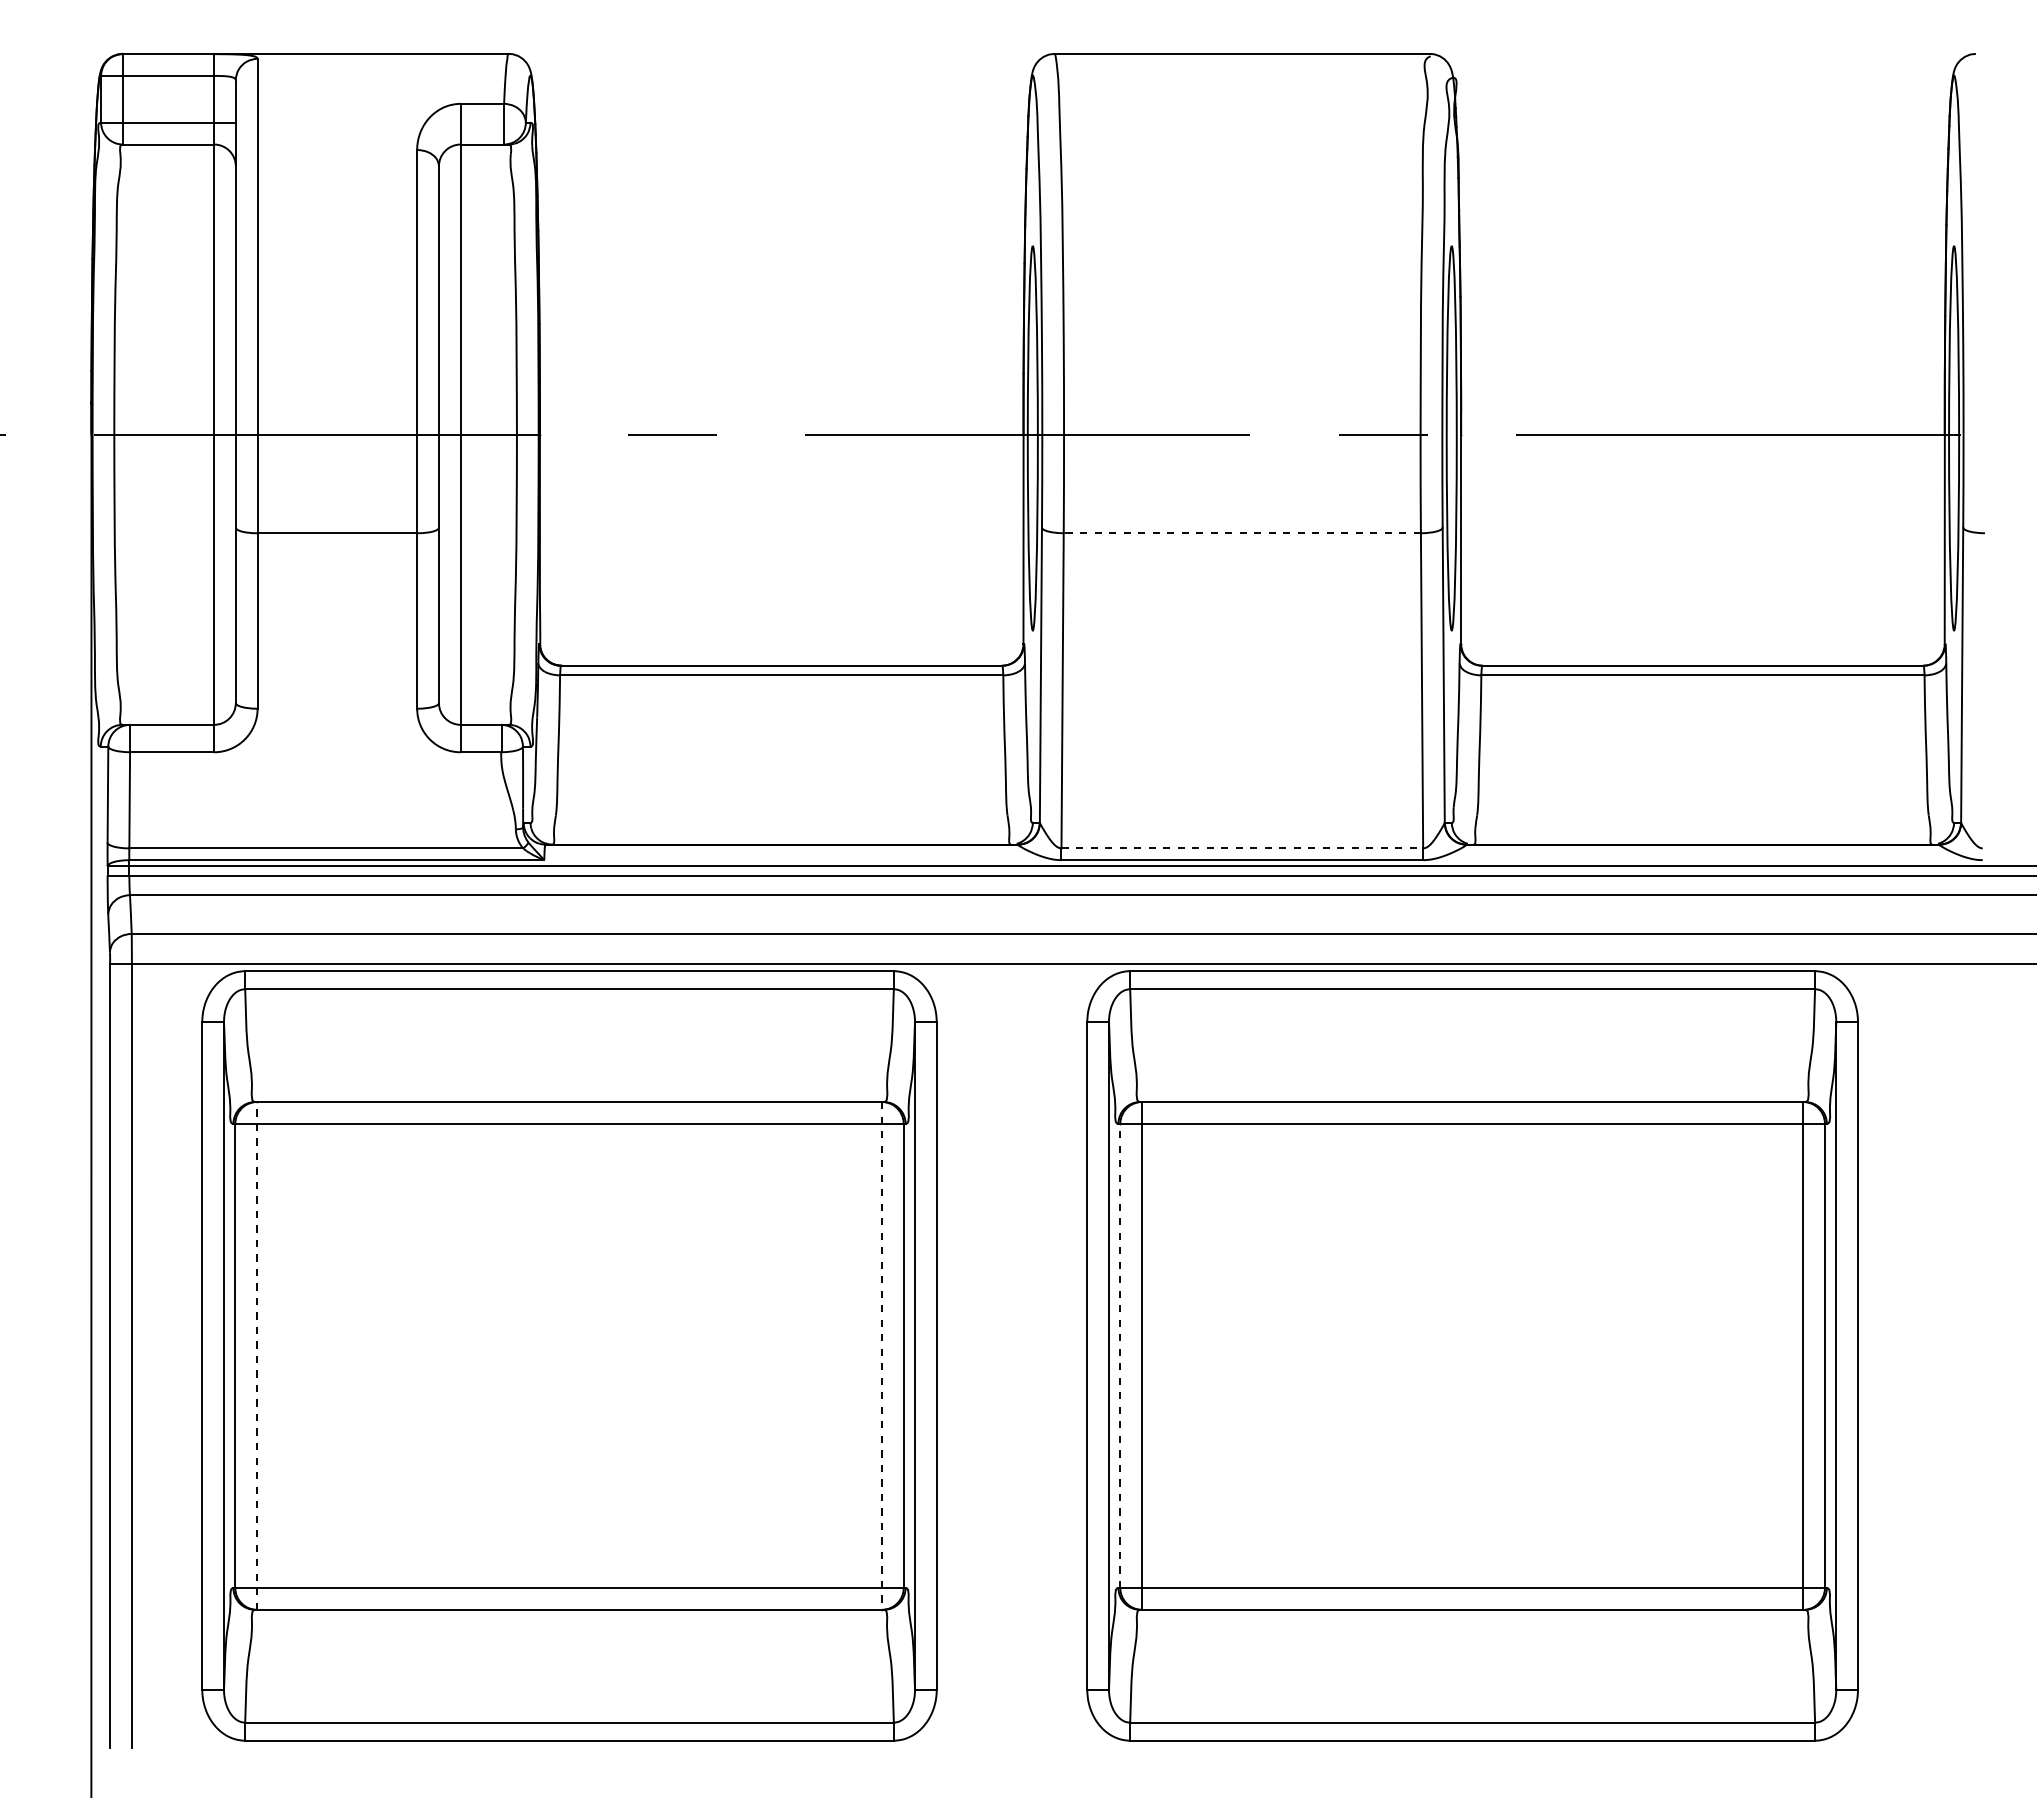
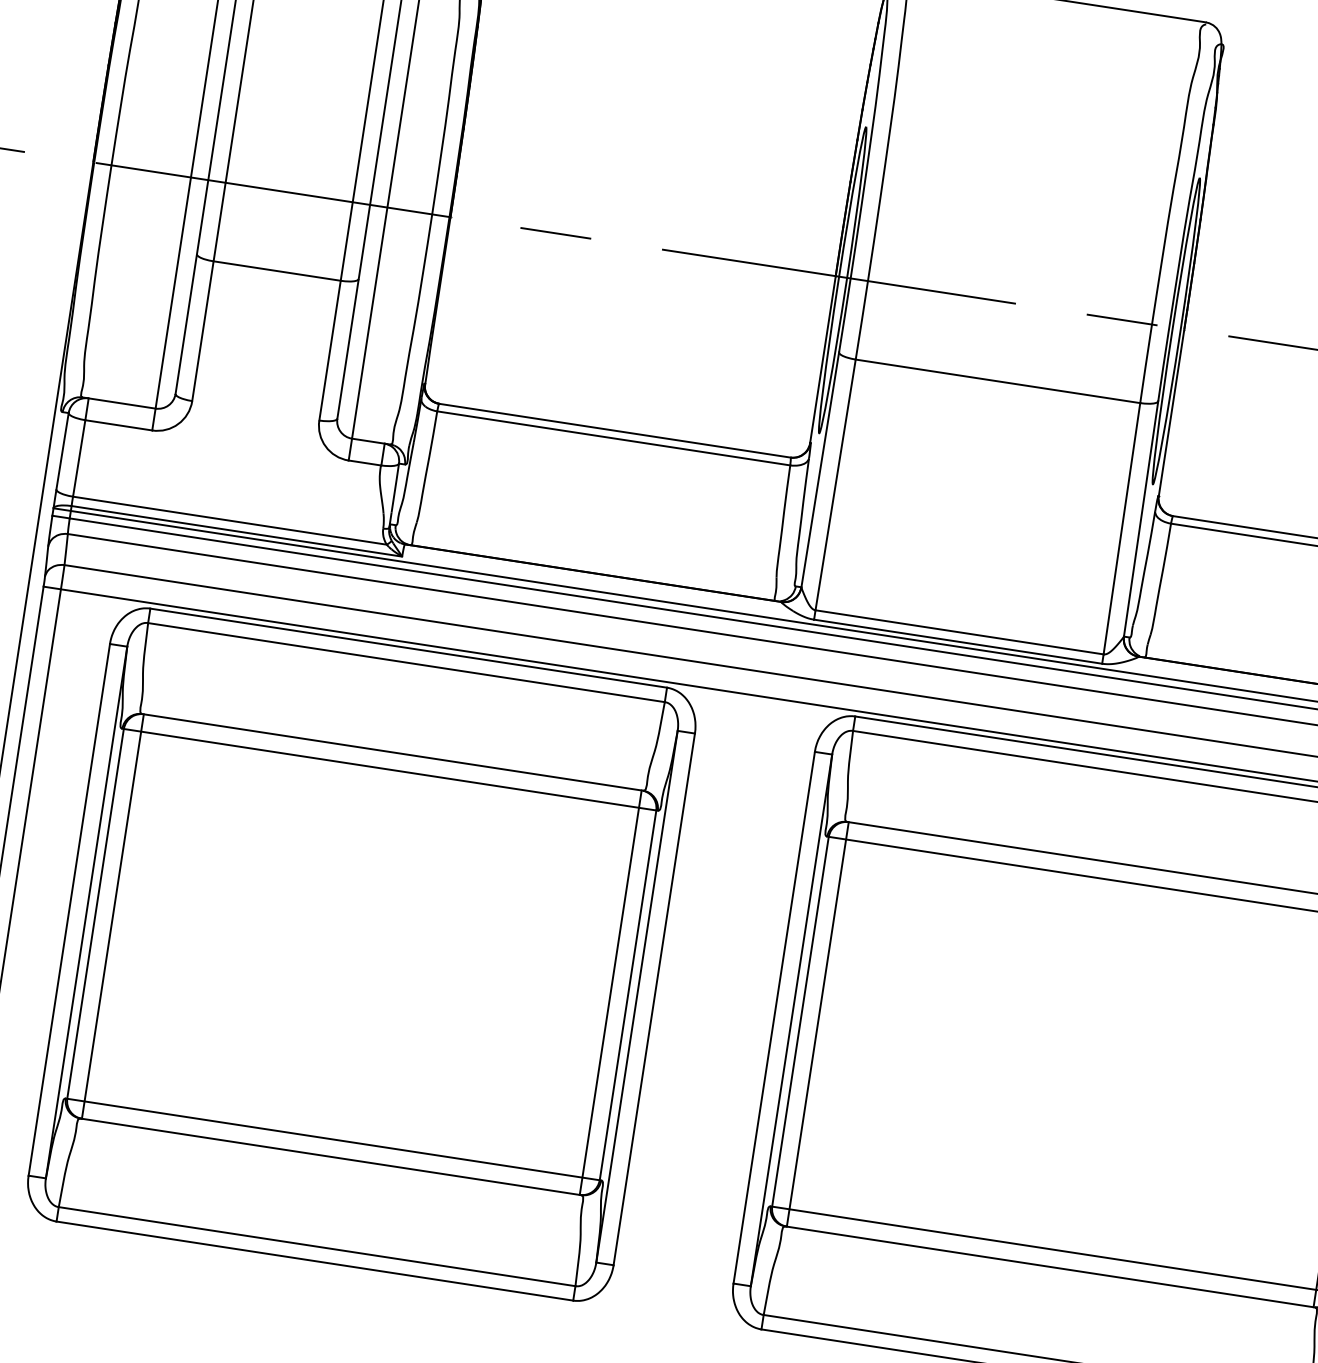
line: (1242, 533) -> (998, 381), dashed -> solid
line: (1242, 848) -> (959, 632), dashed -> solid
line: (257, 1355) -> (113, 916), dashed -> solid
line: (882, 1355) -> (611, 992), dashed -> solid
line: (1120, 1355) -> (800, 1021), dashed -> solid

